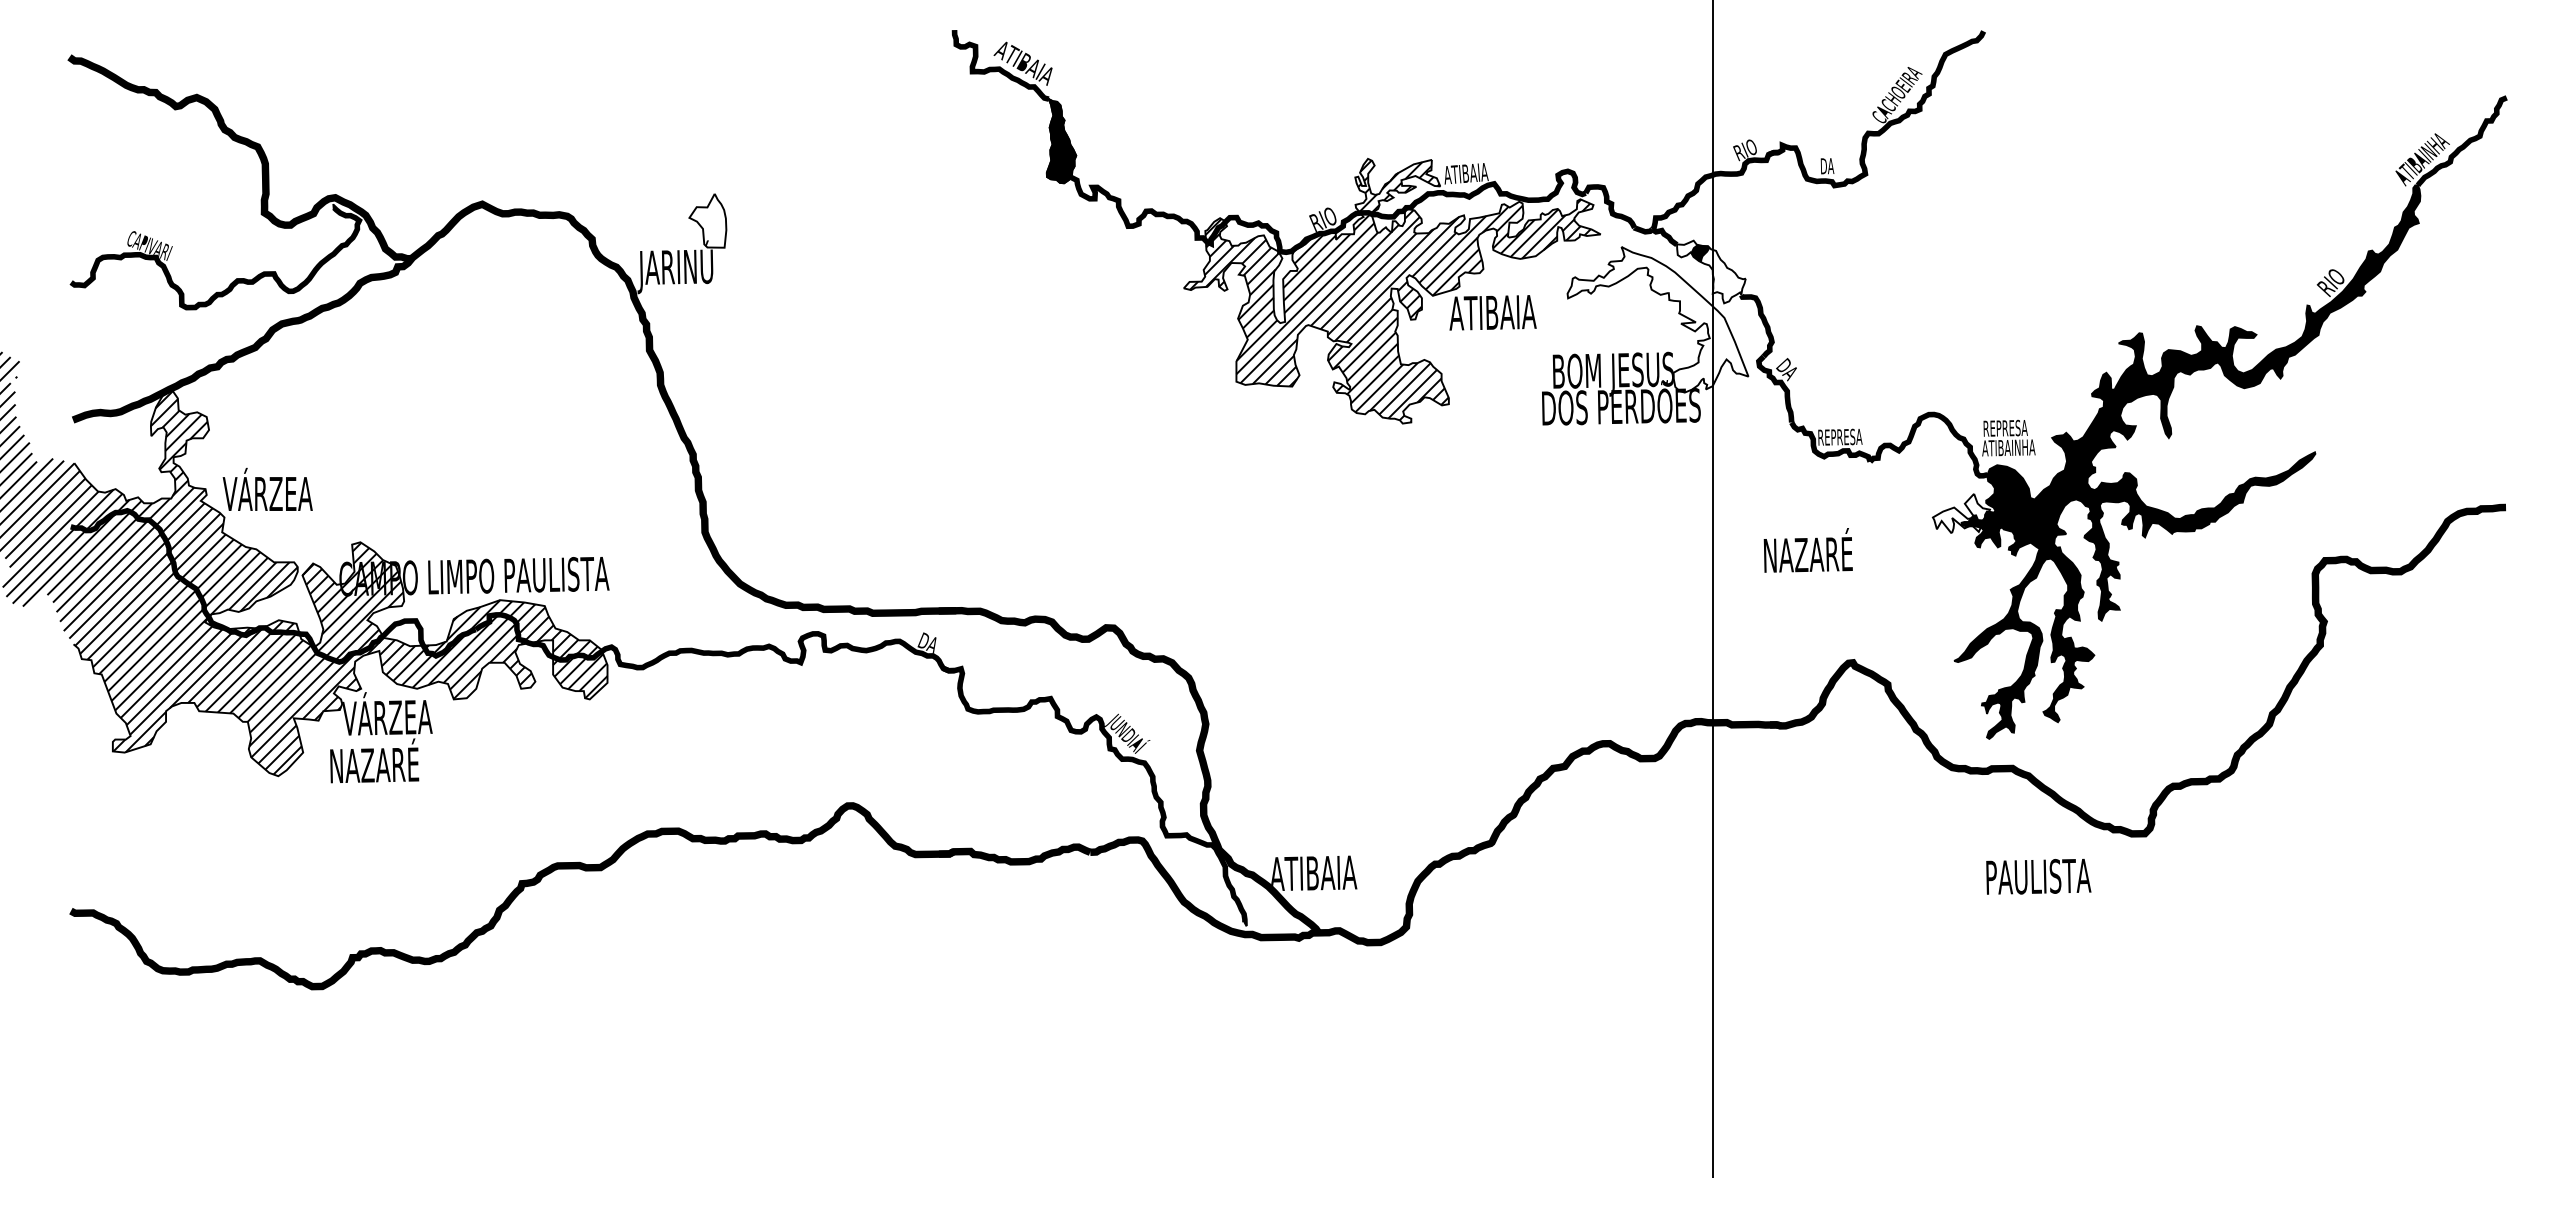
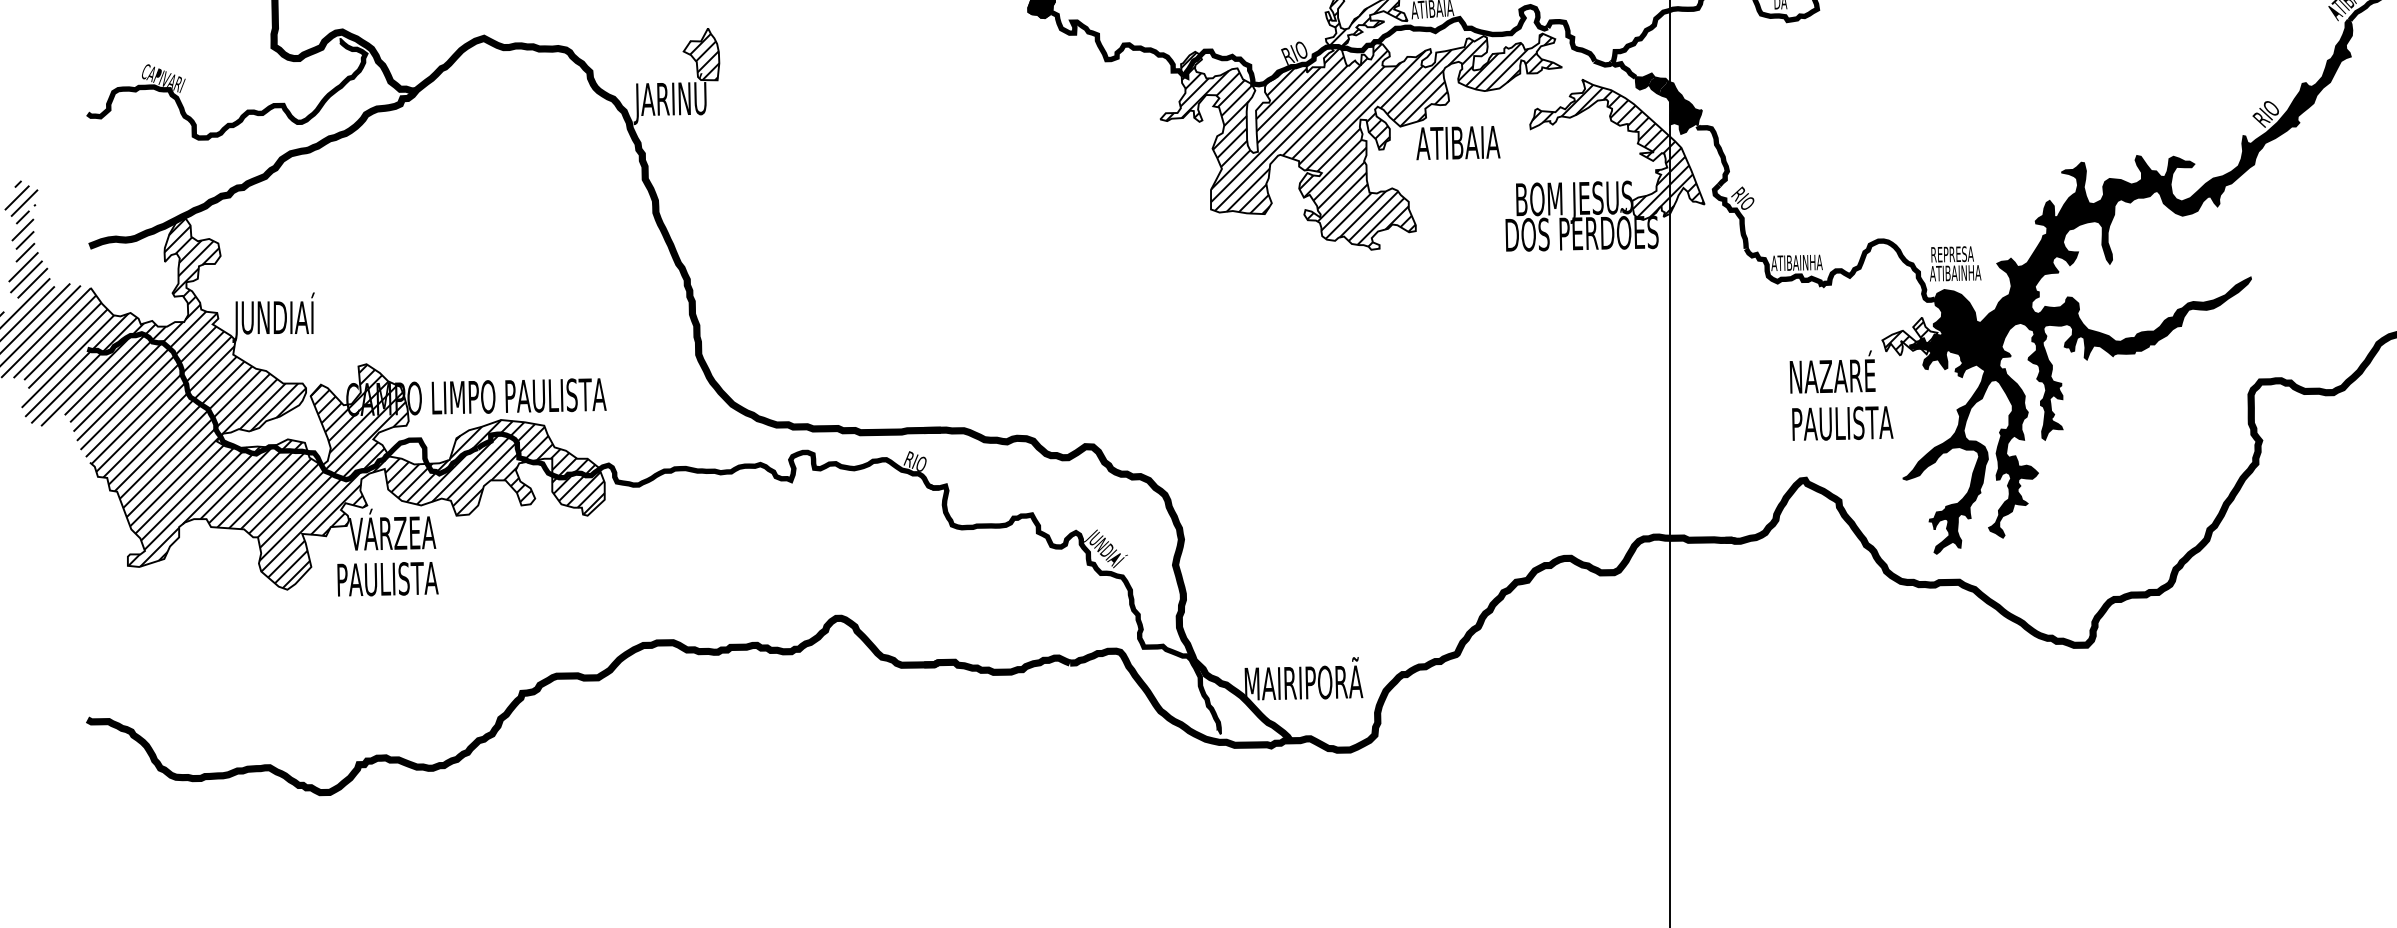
hatch: (711, 223) -> (704, 56), added
fill: (1686, 248) -> (1644, 81), added
fill: (1723, 275) -> (1680, 107), added
hatch: (1658, 319) -> (1617, 149), added
text: (1787, 372) -> (1742, 200), DA -> RIO
text: (1844, 436) -> (1797, 262), REPRESA -> ATIBAINHA
text: (266, 493) -> (275, 317), VÁRZEA -> JUNDIAÍ
hatch: (1962, 512) -> (1910, 335), added
text: (1807, 550) -> (1831, 372), moved
text: (929, 643) -> (915, 461), DA -> RIO
text: (383, 760) -> (388, 574), NAZARÉ -> PAULISTA
text: (1332, 868) -> (1303, 678), ATIBAIA -> MAIRIPORÃ
text: (2038, 876) -> (1842, 423), moved

